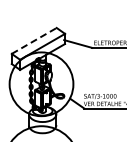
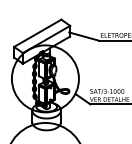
line: (34, 40) -> (38, 32), dashed -> solid

